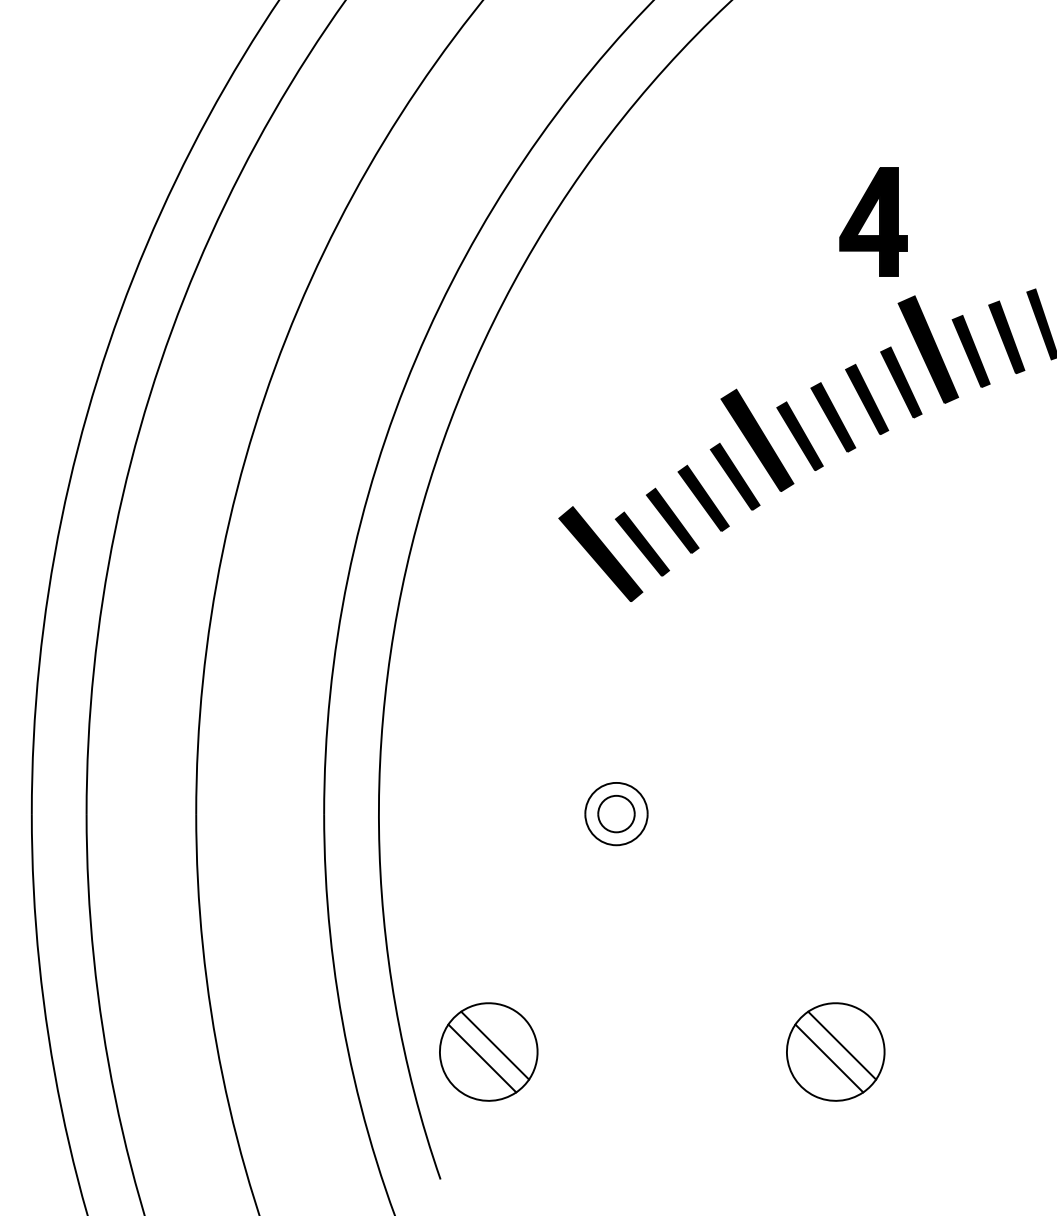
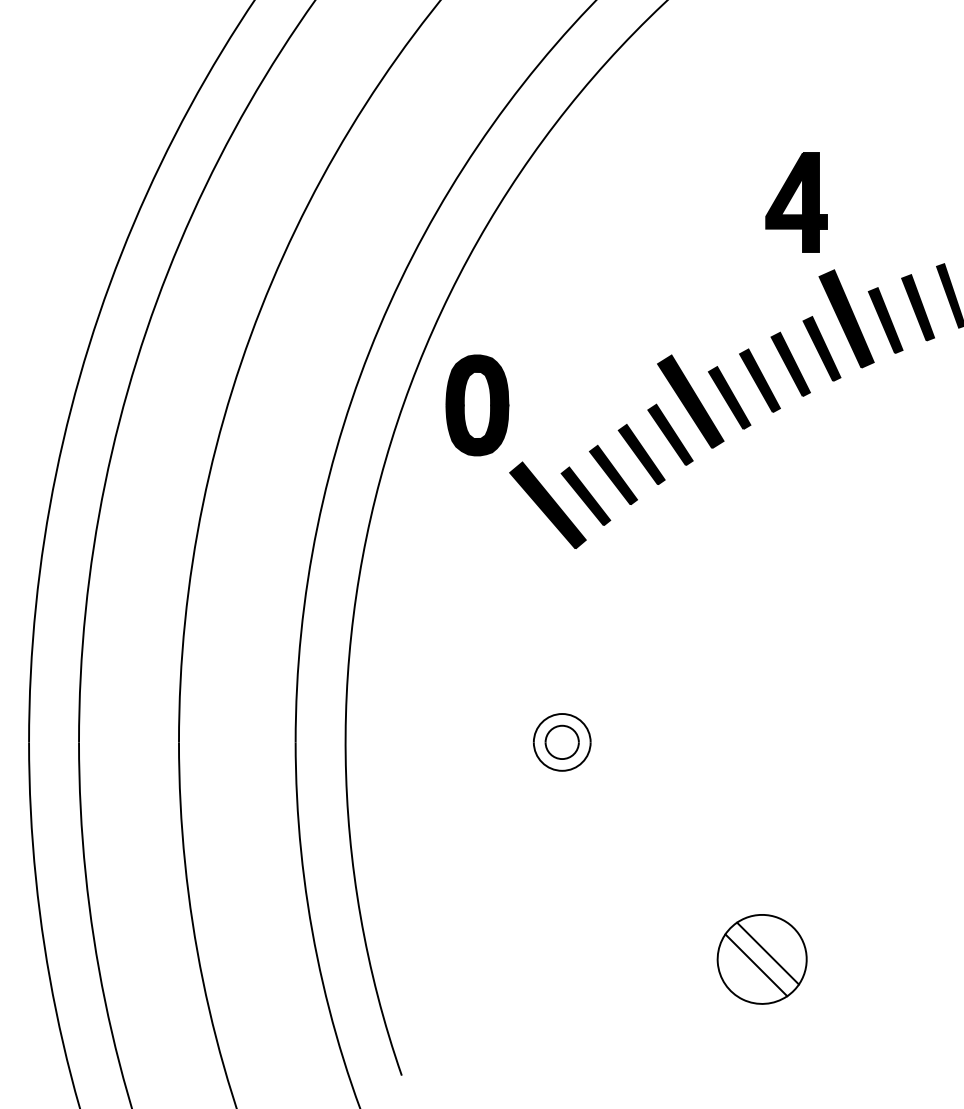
part: (523, 444) -> (477, 405), added
part: (488, 1051) -> (445, 958), removed

